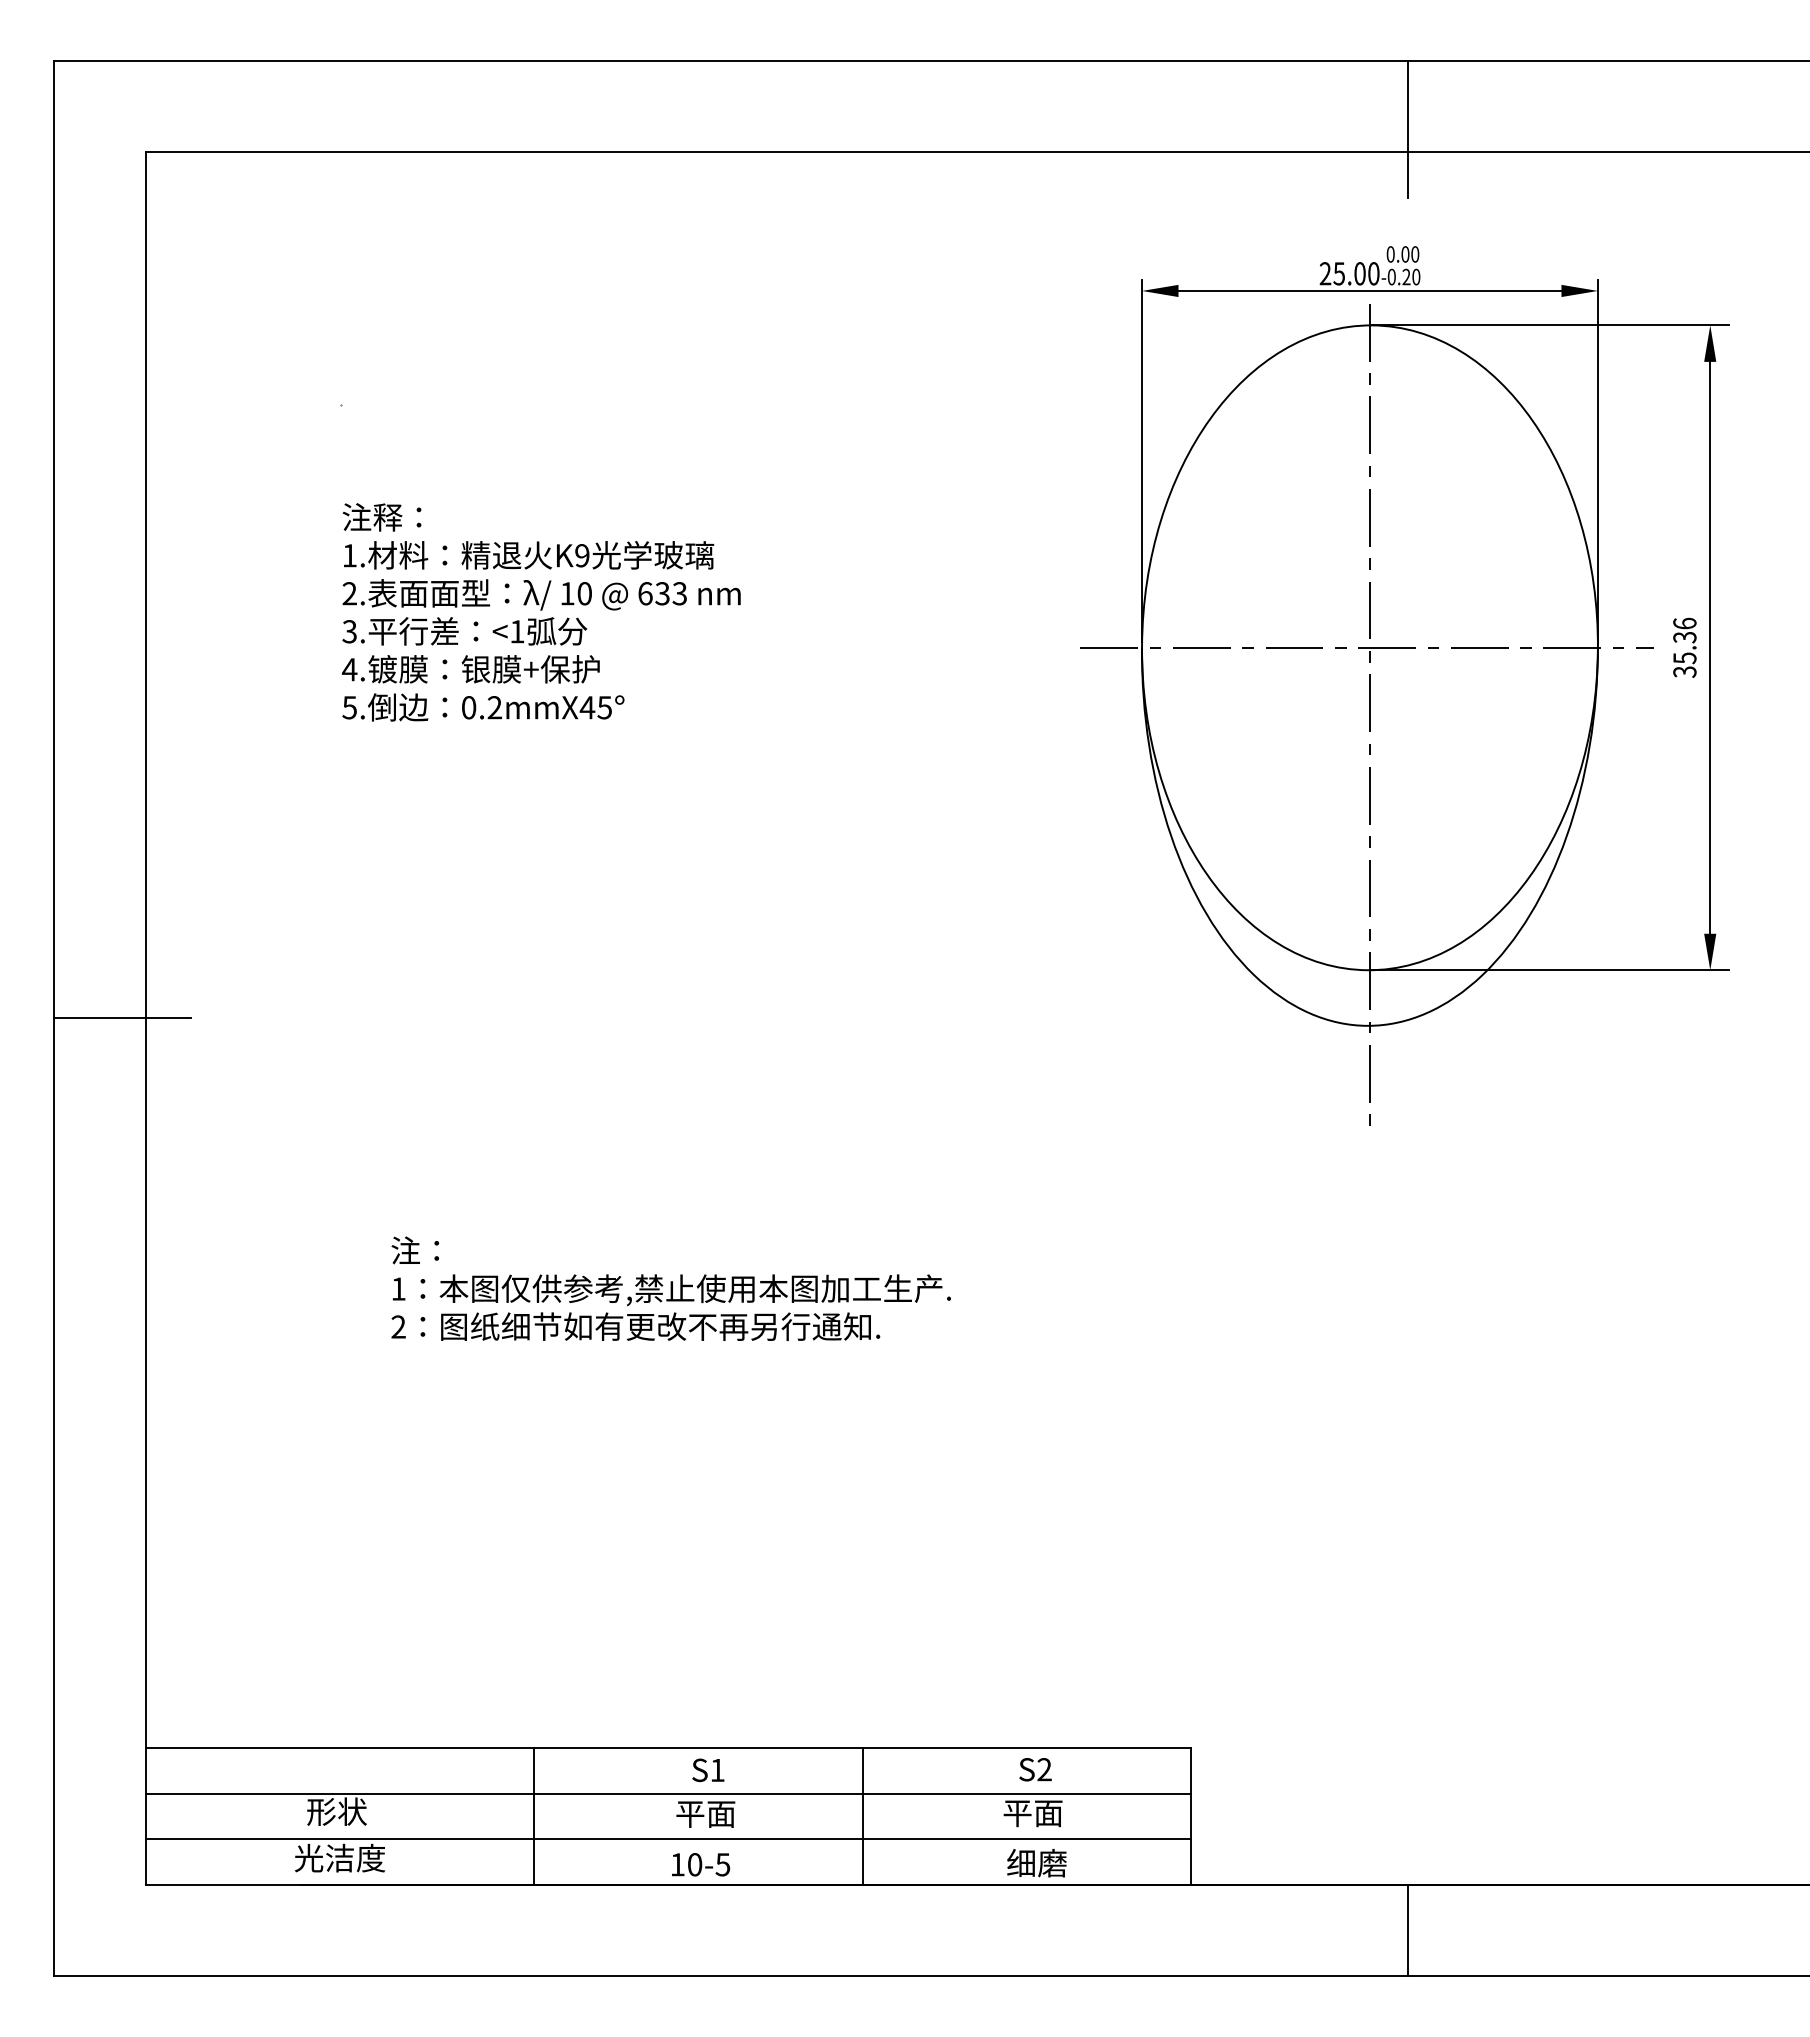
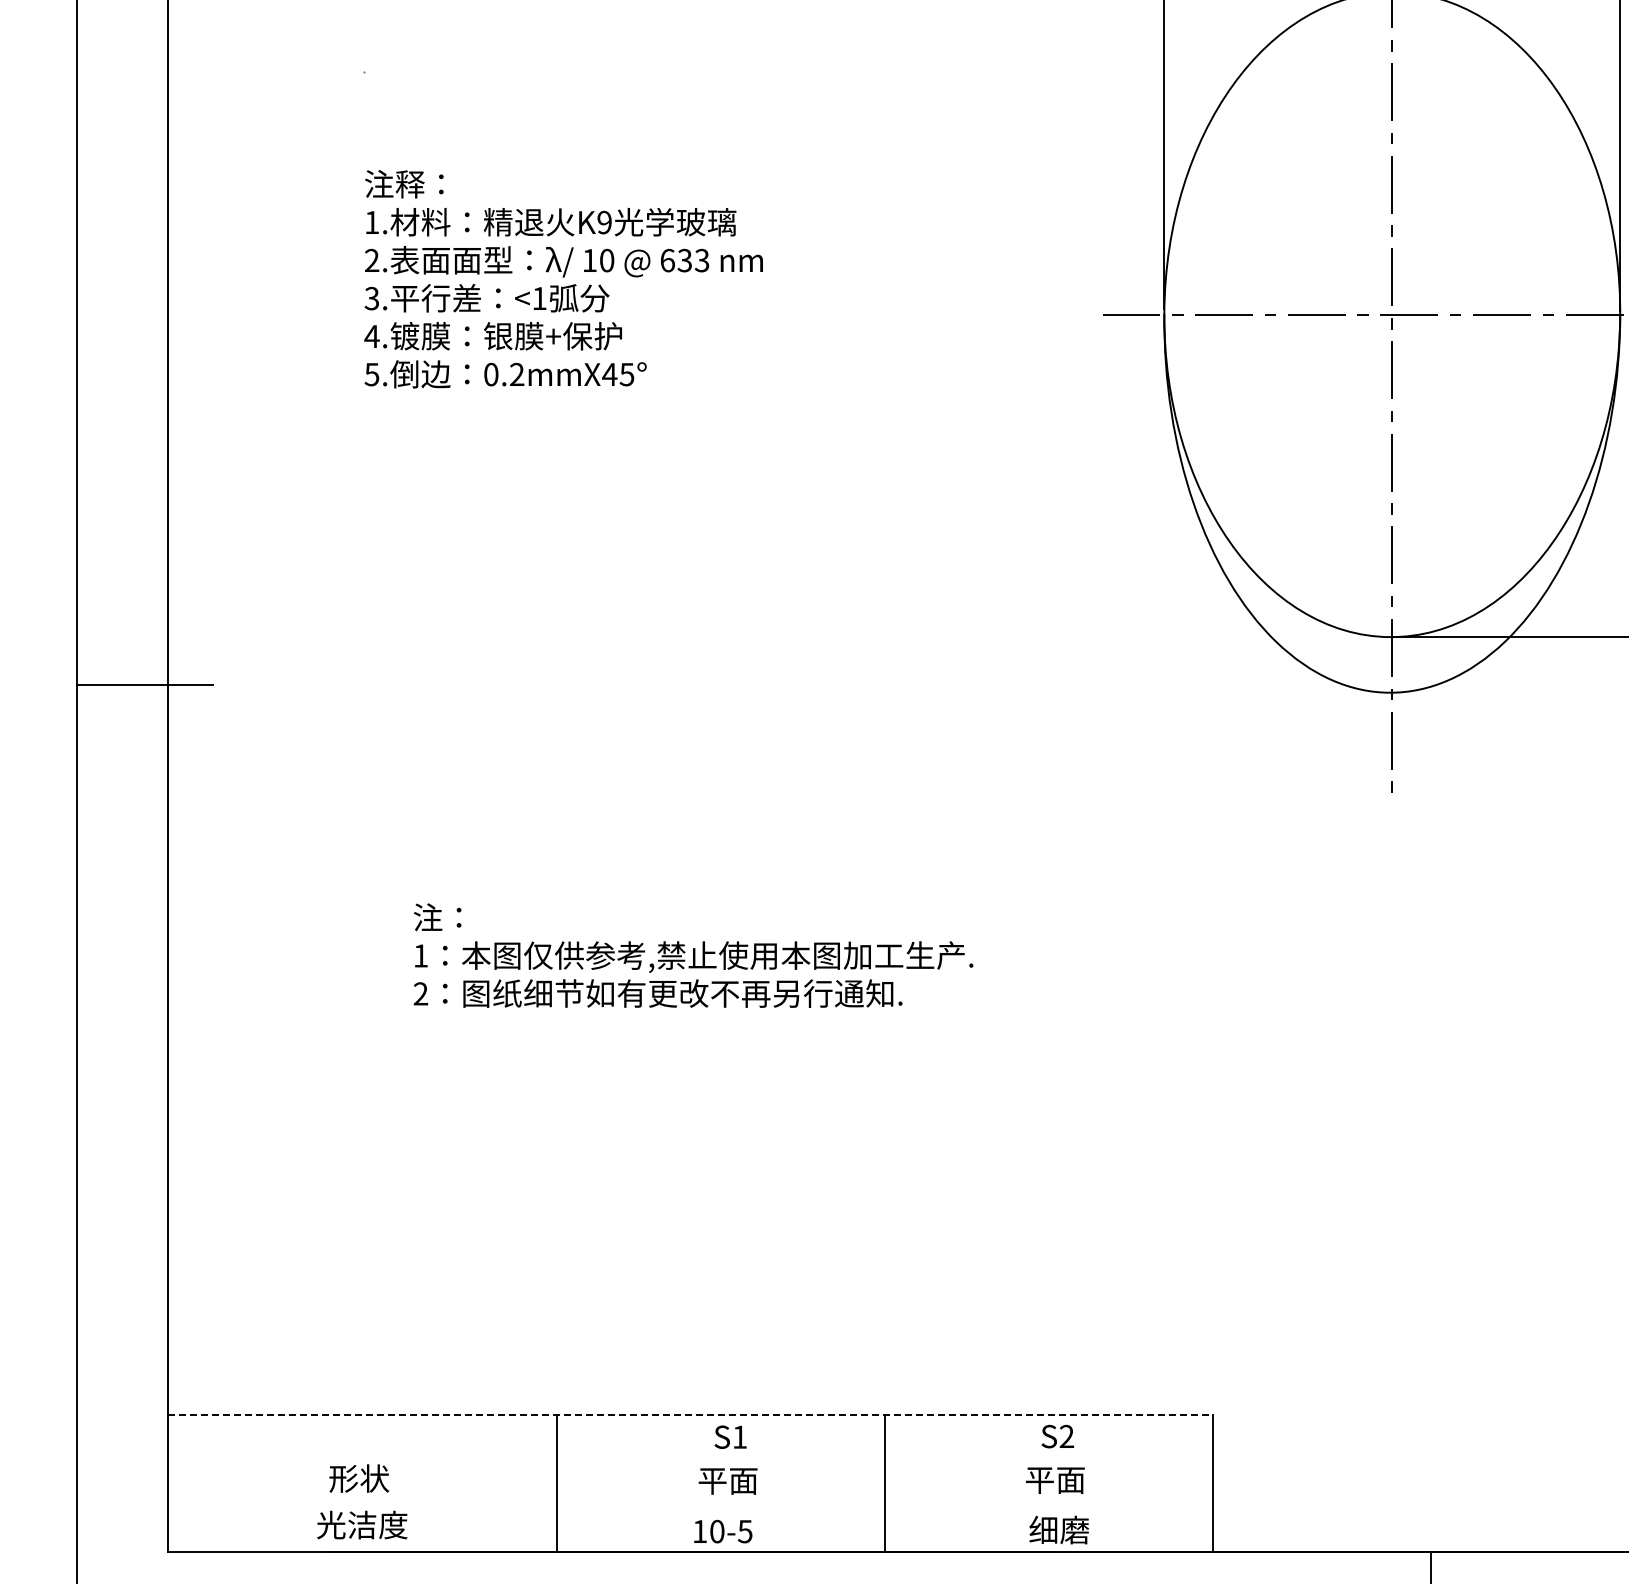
line: (668, 1747) -> (690, 1414), solid -> dashed
line: (667, 1793) -> (689, 1460), removed
line: (667, 1839) -> (689, 1506), removed

